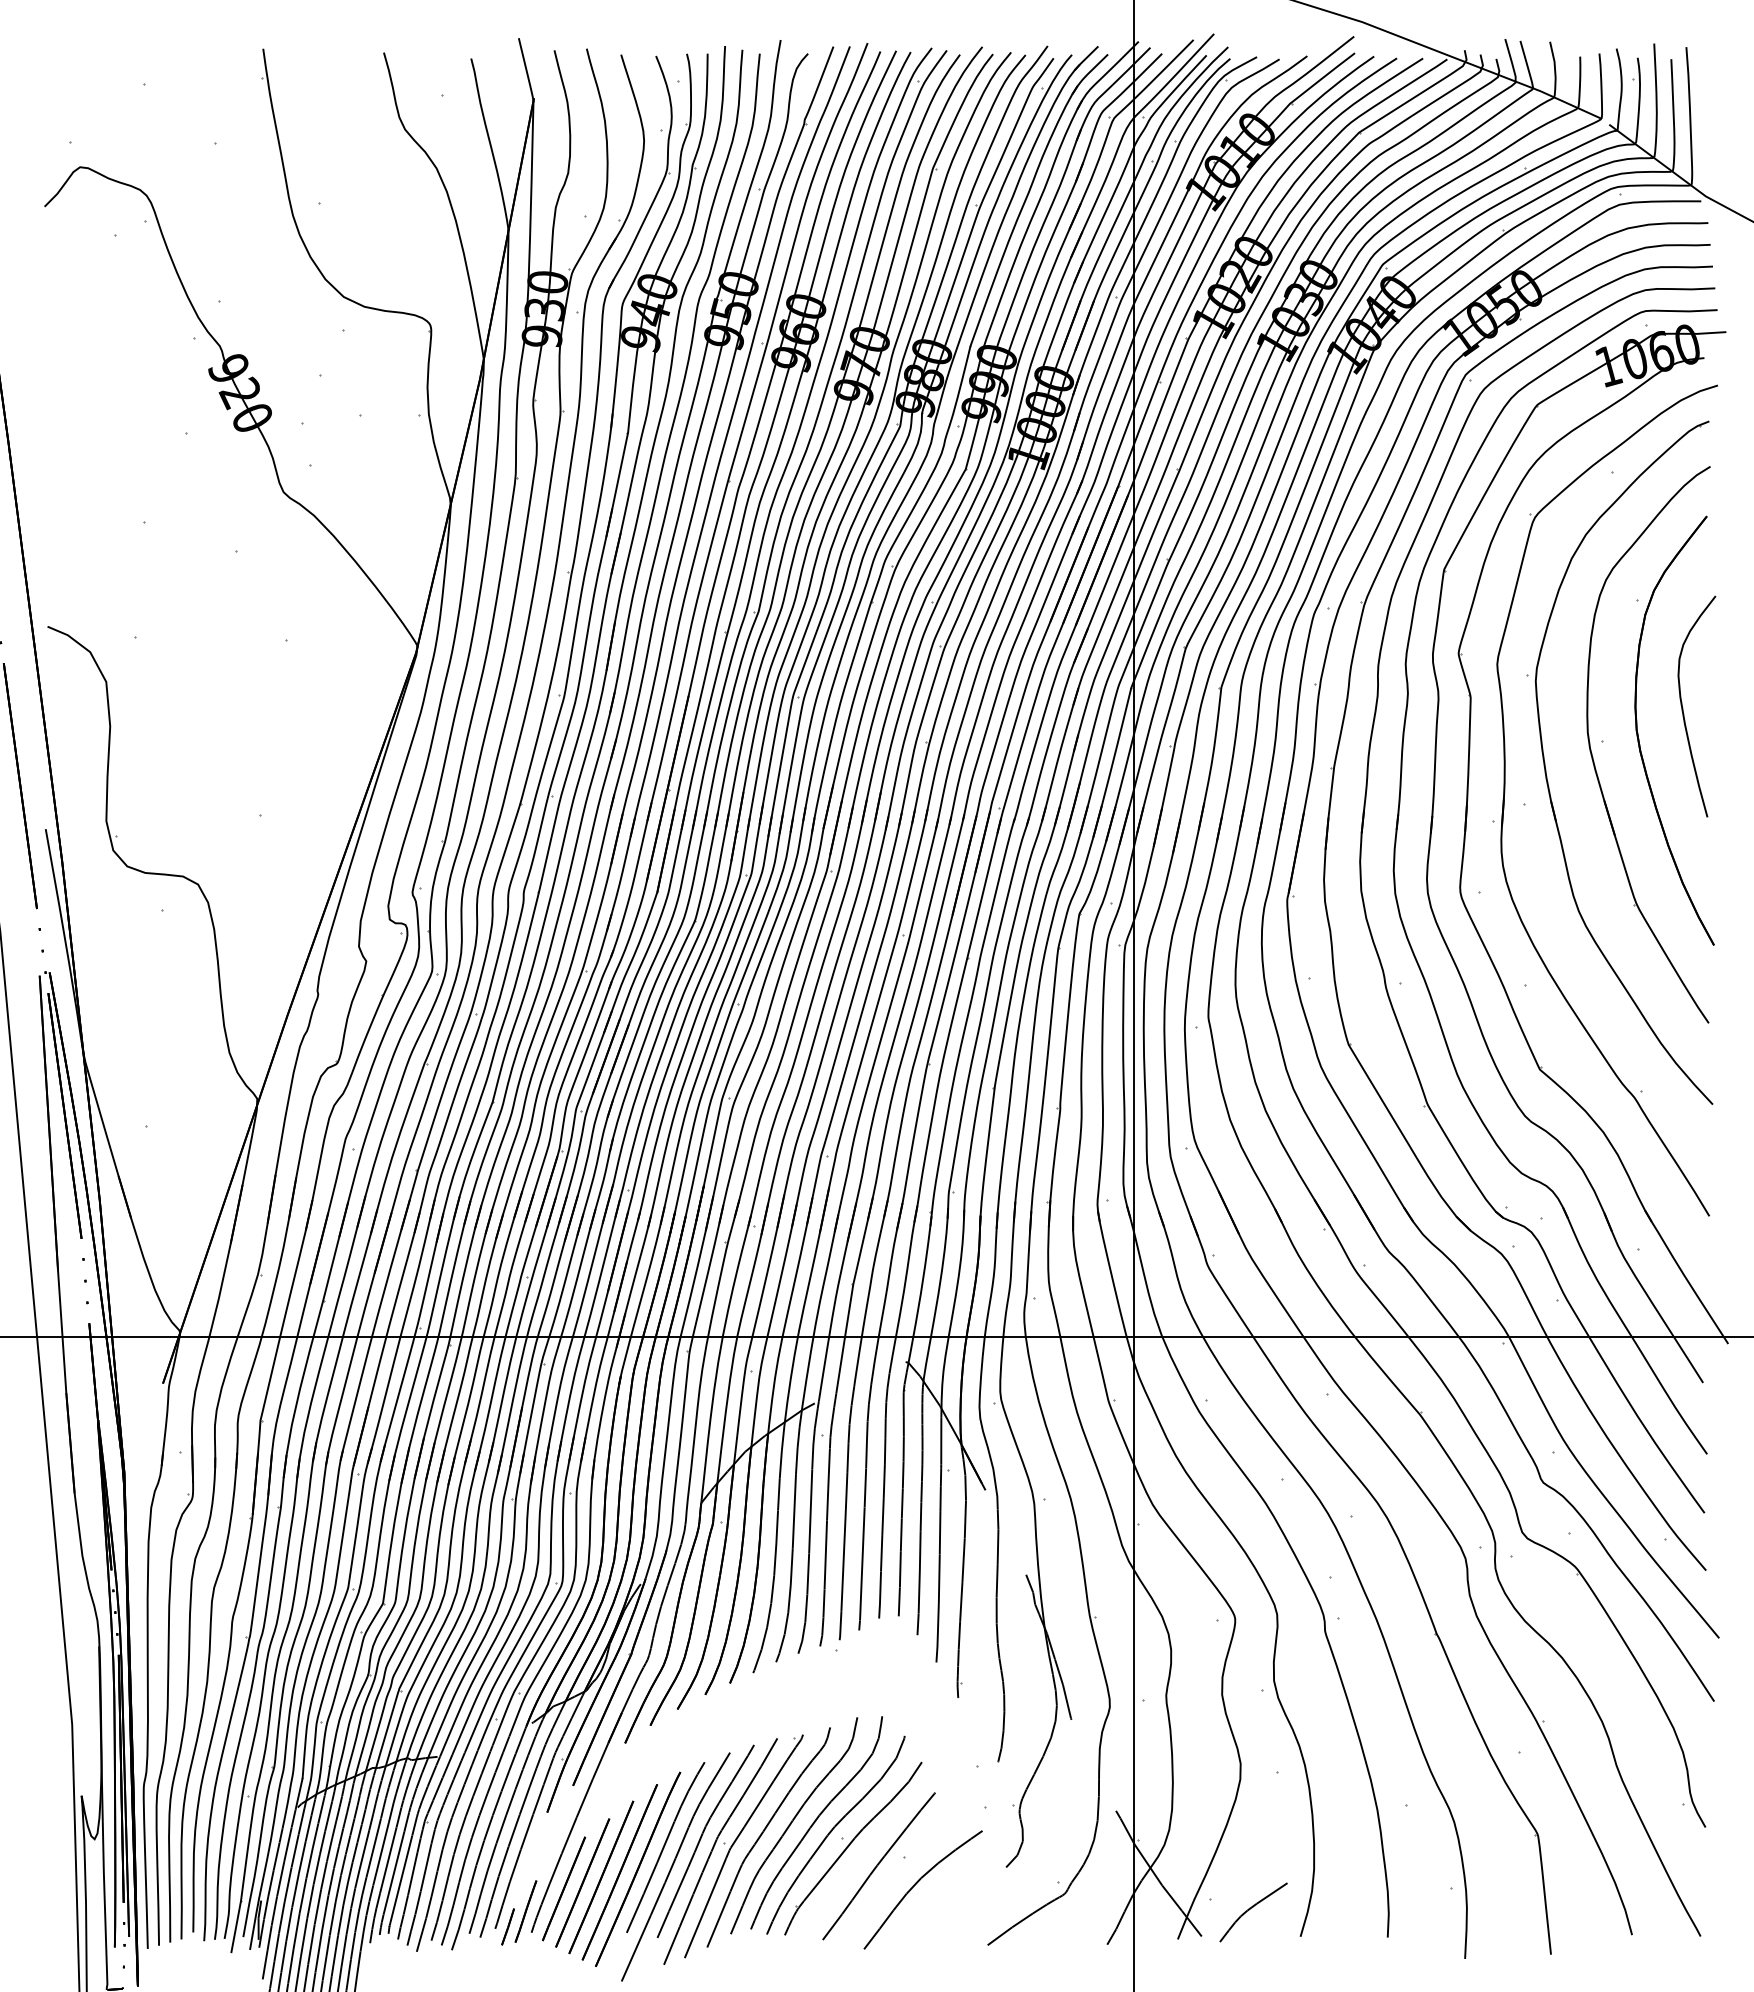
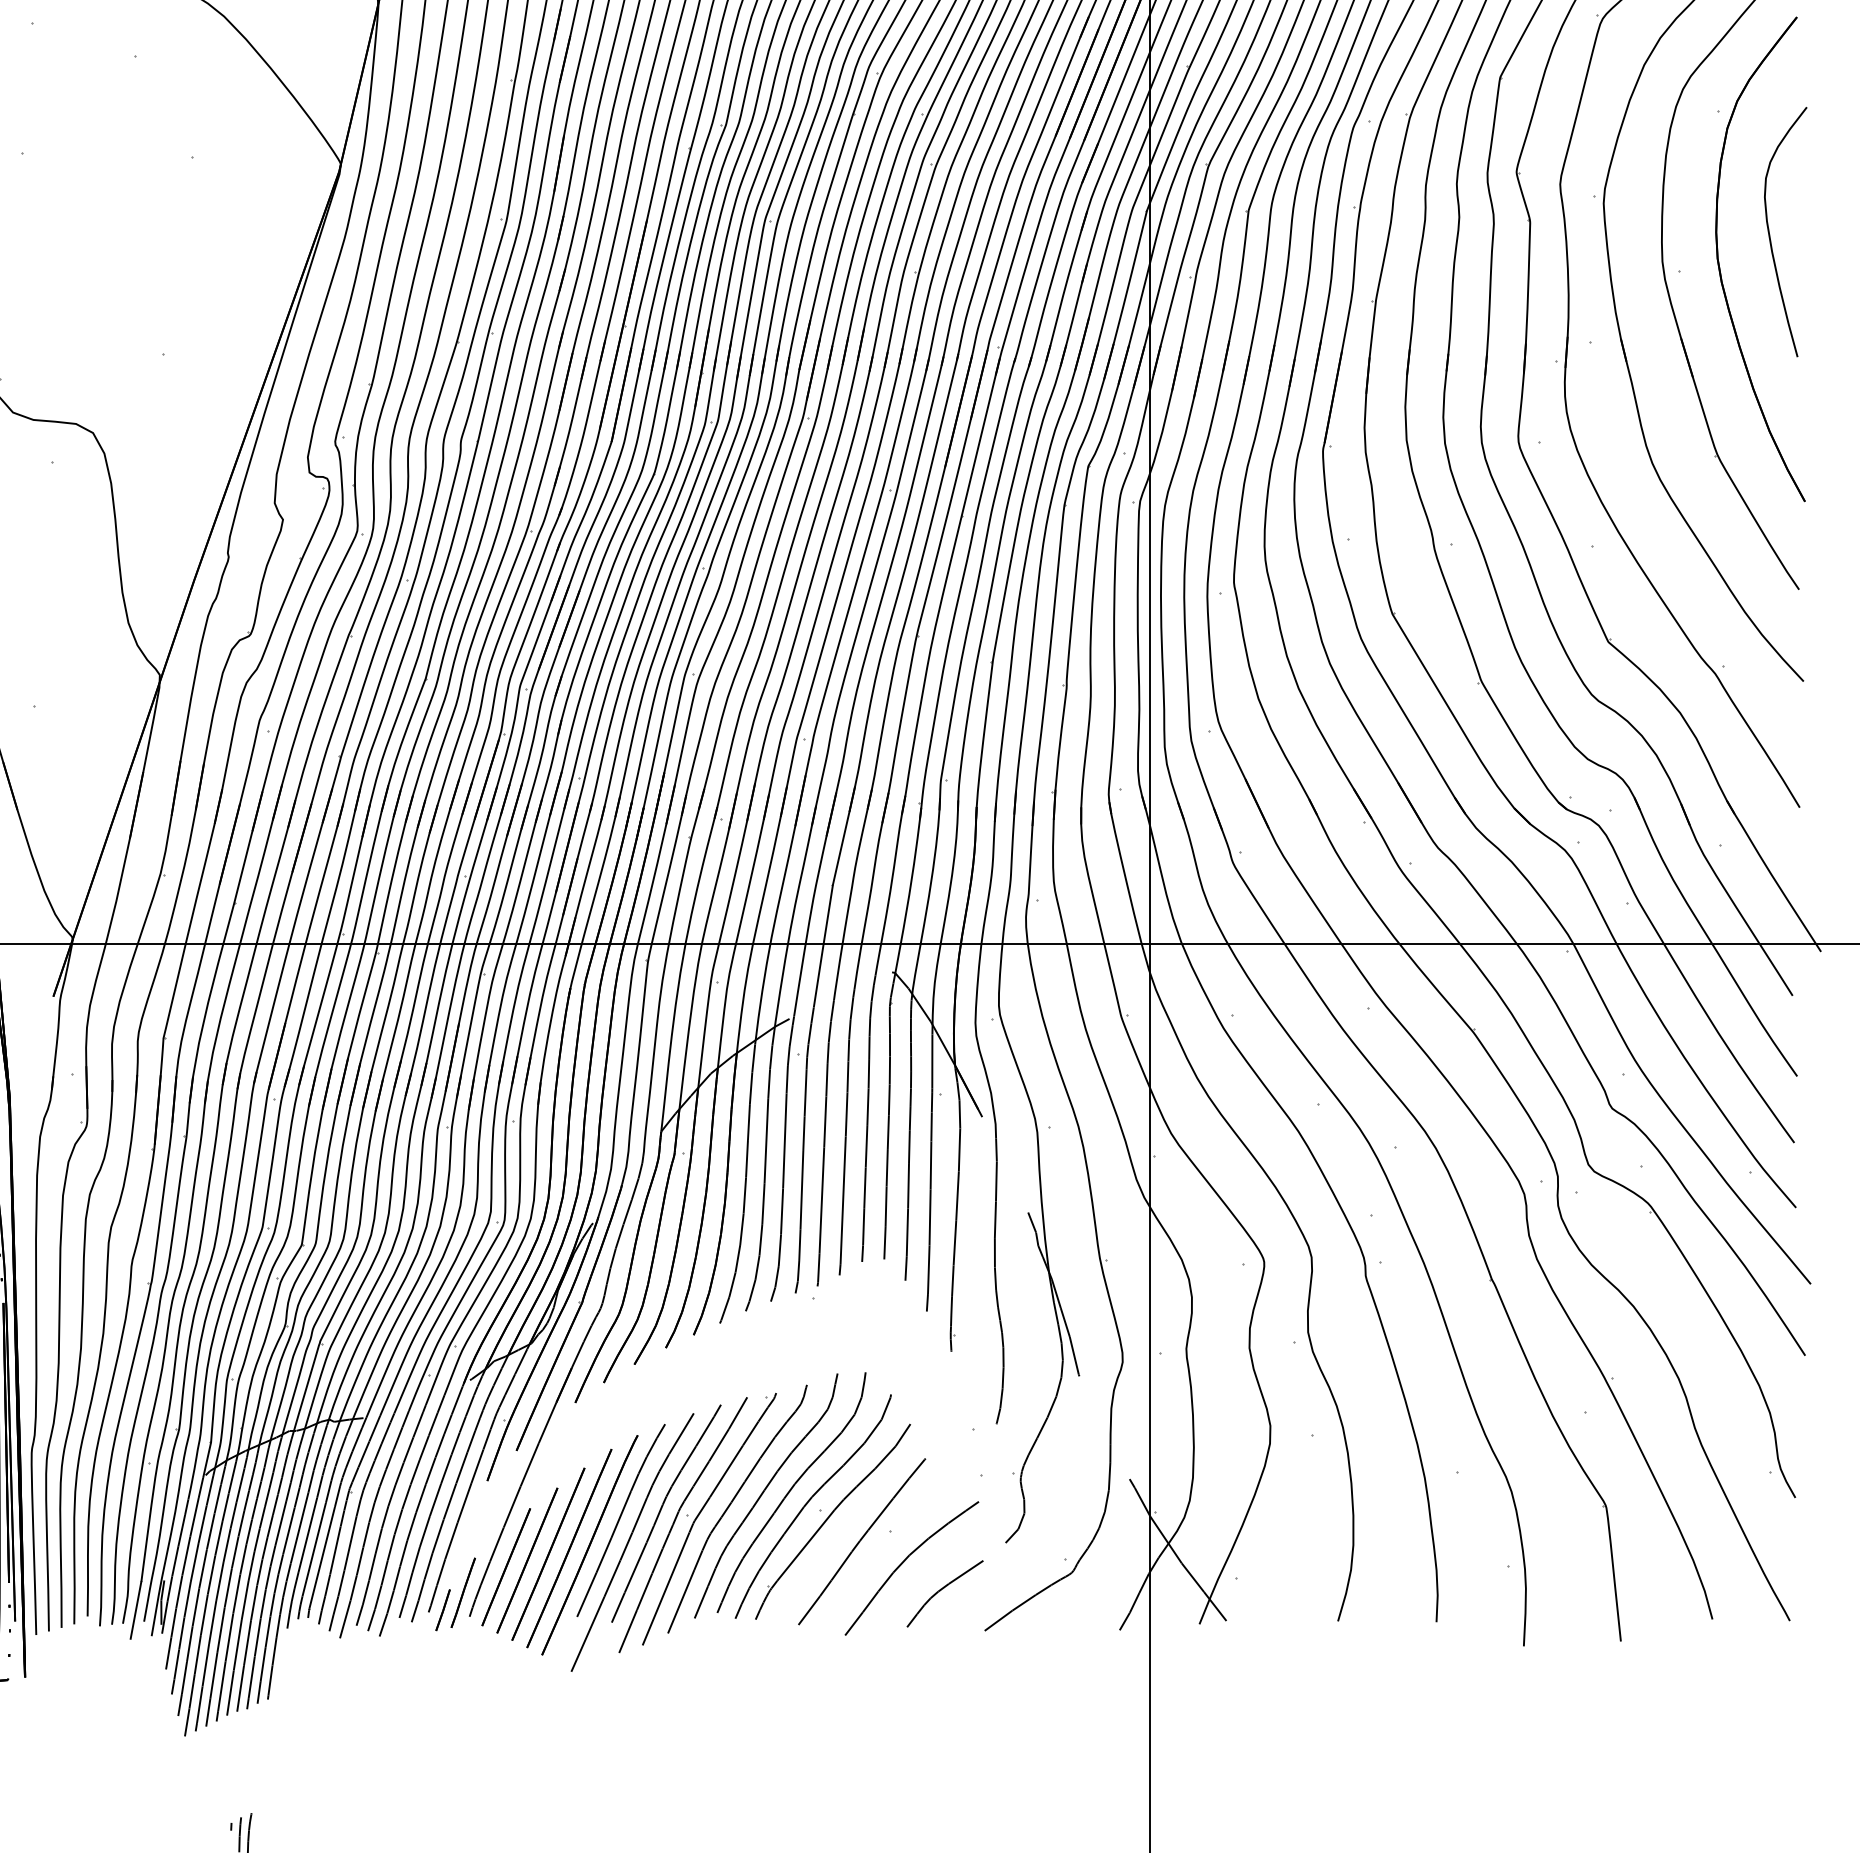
curve: (1252, 1908) -> (943, 1589), moved

